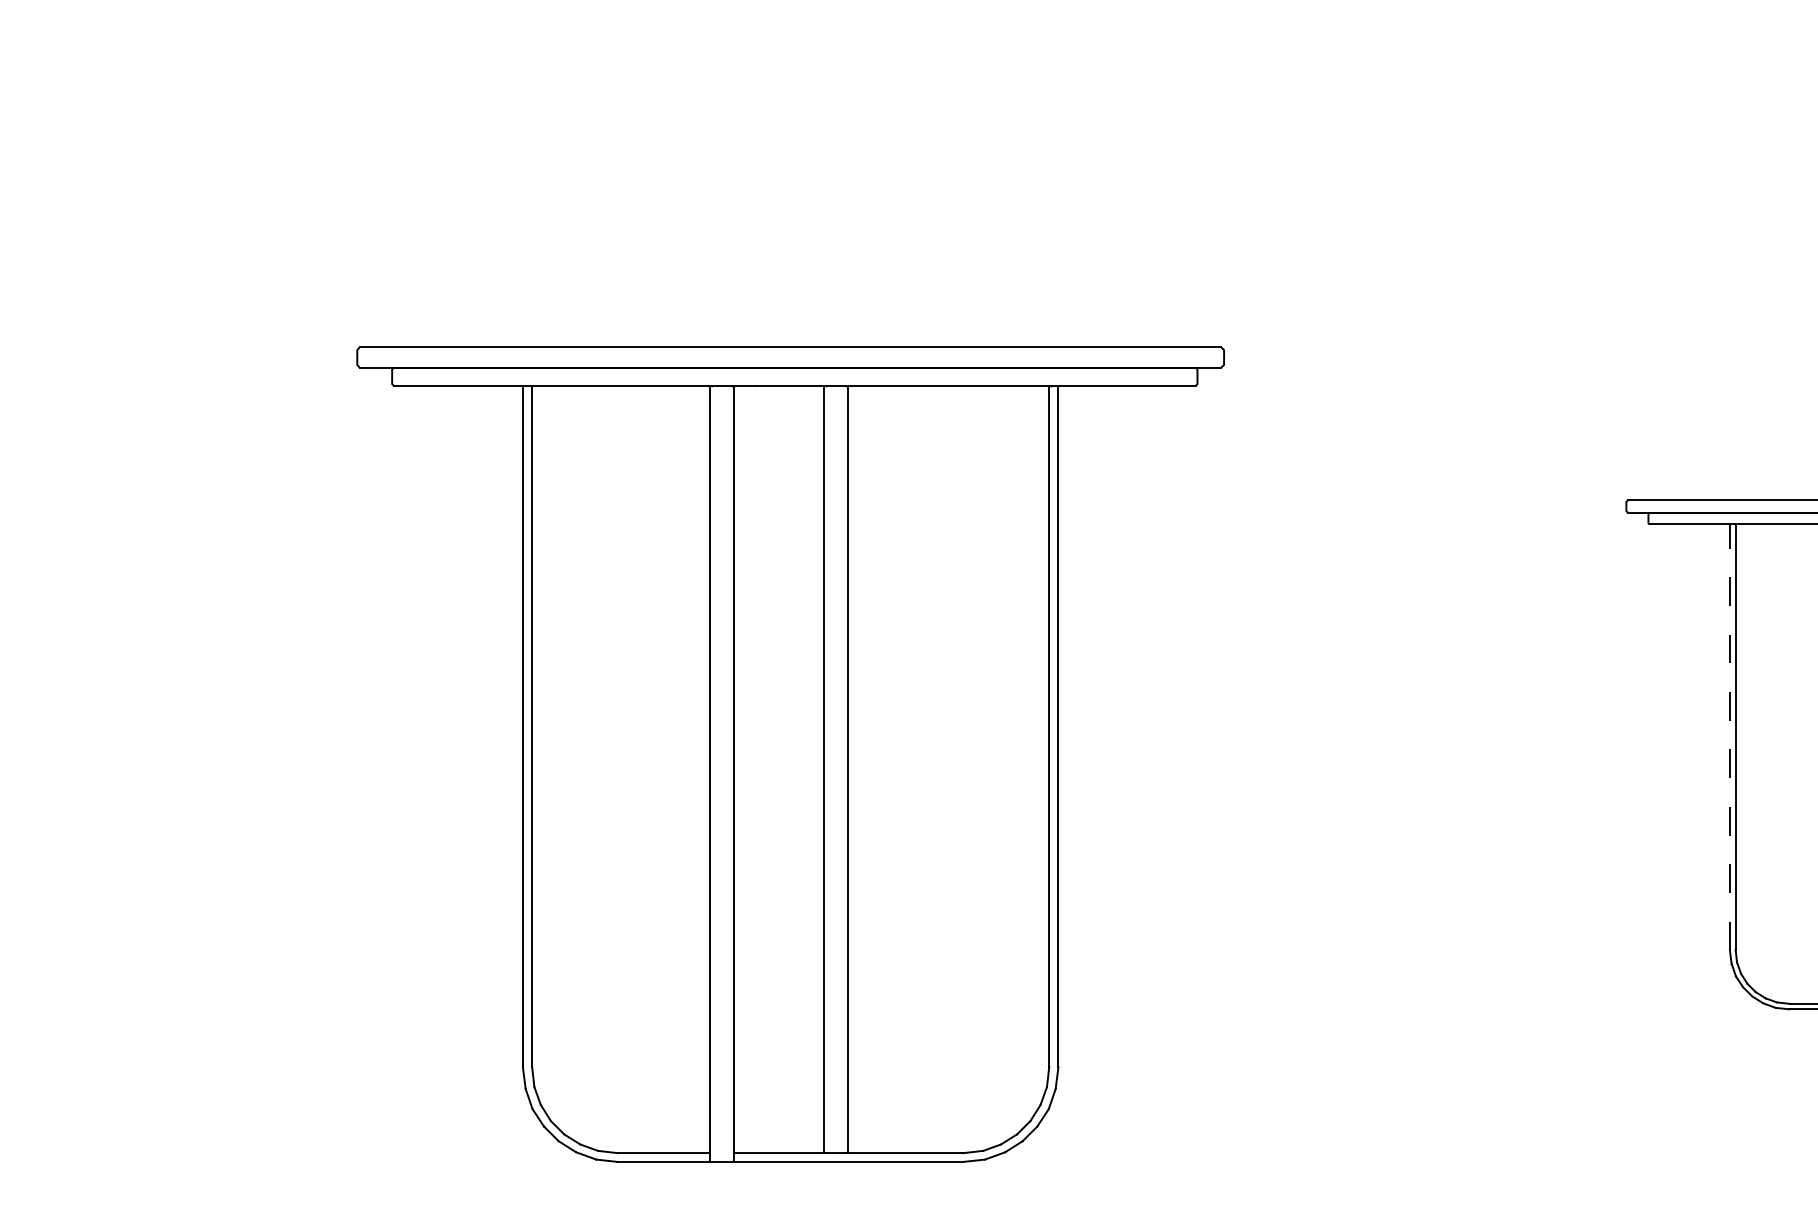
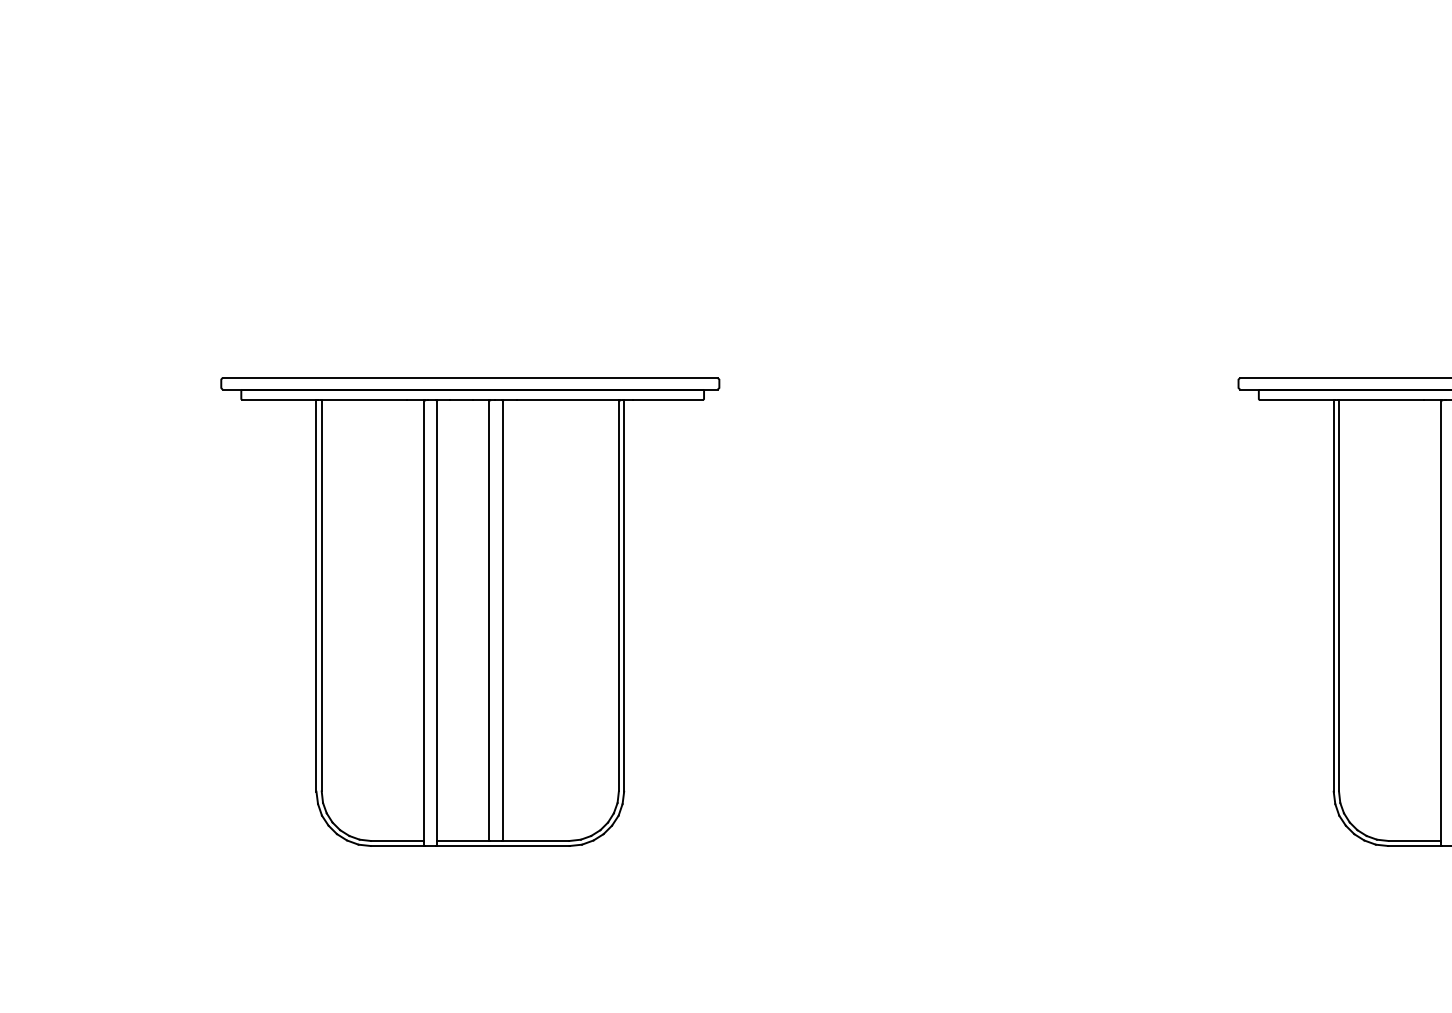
line: (1729, 737) -> (1333, 596), dashed -> solid
part: (790, 754) -> (470, 611), size x0.62

